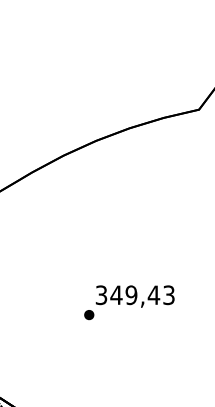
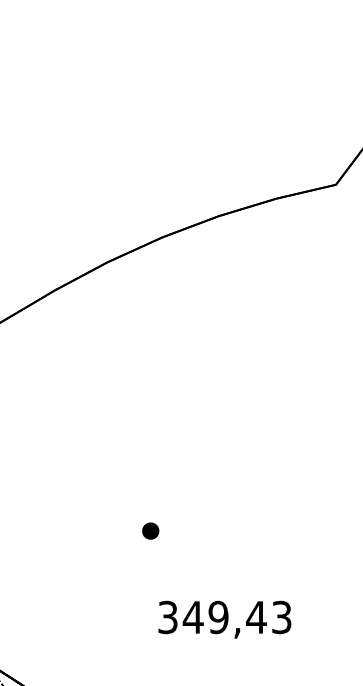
text: (134, 296) -> (223, 619), moved

